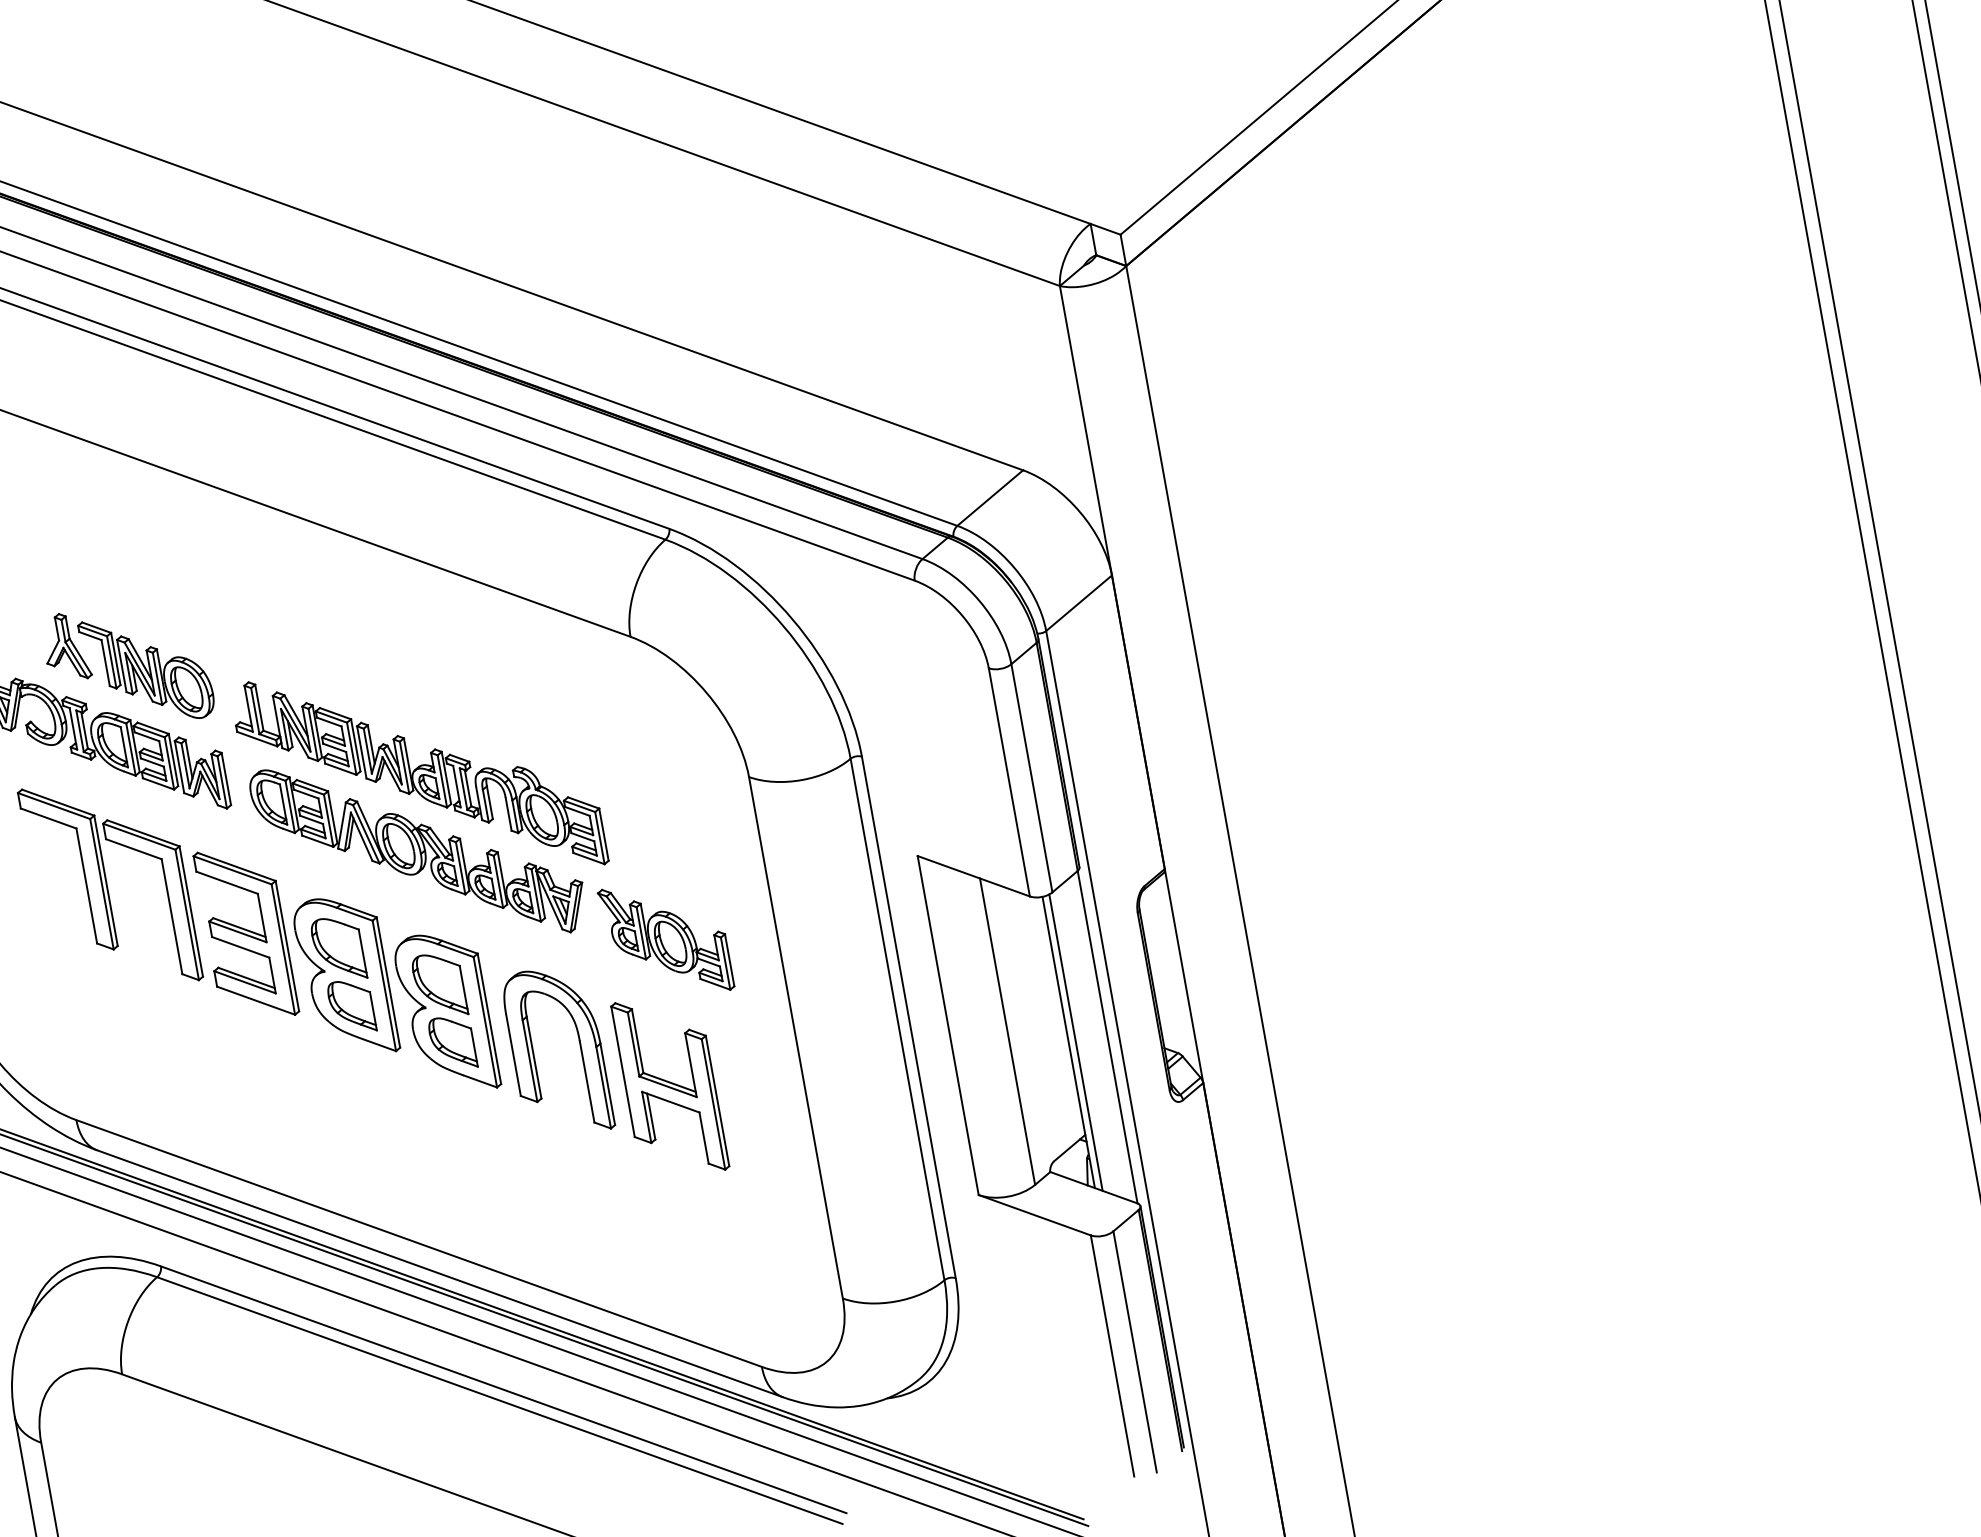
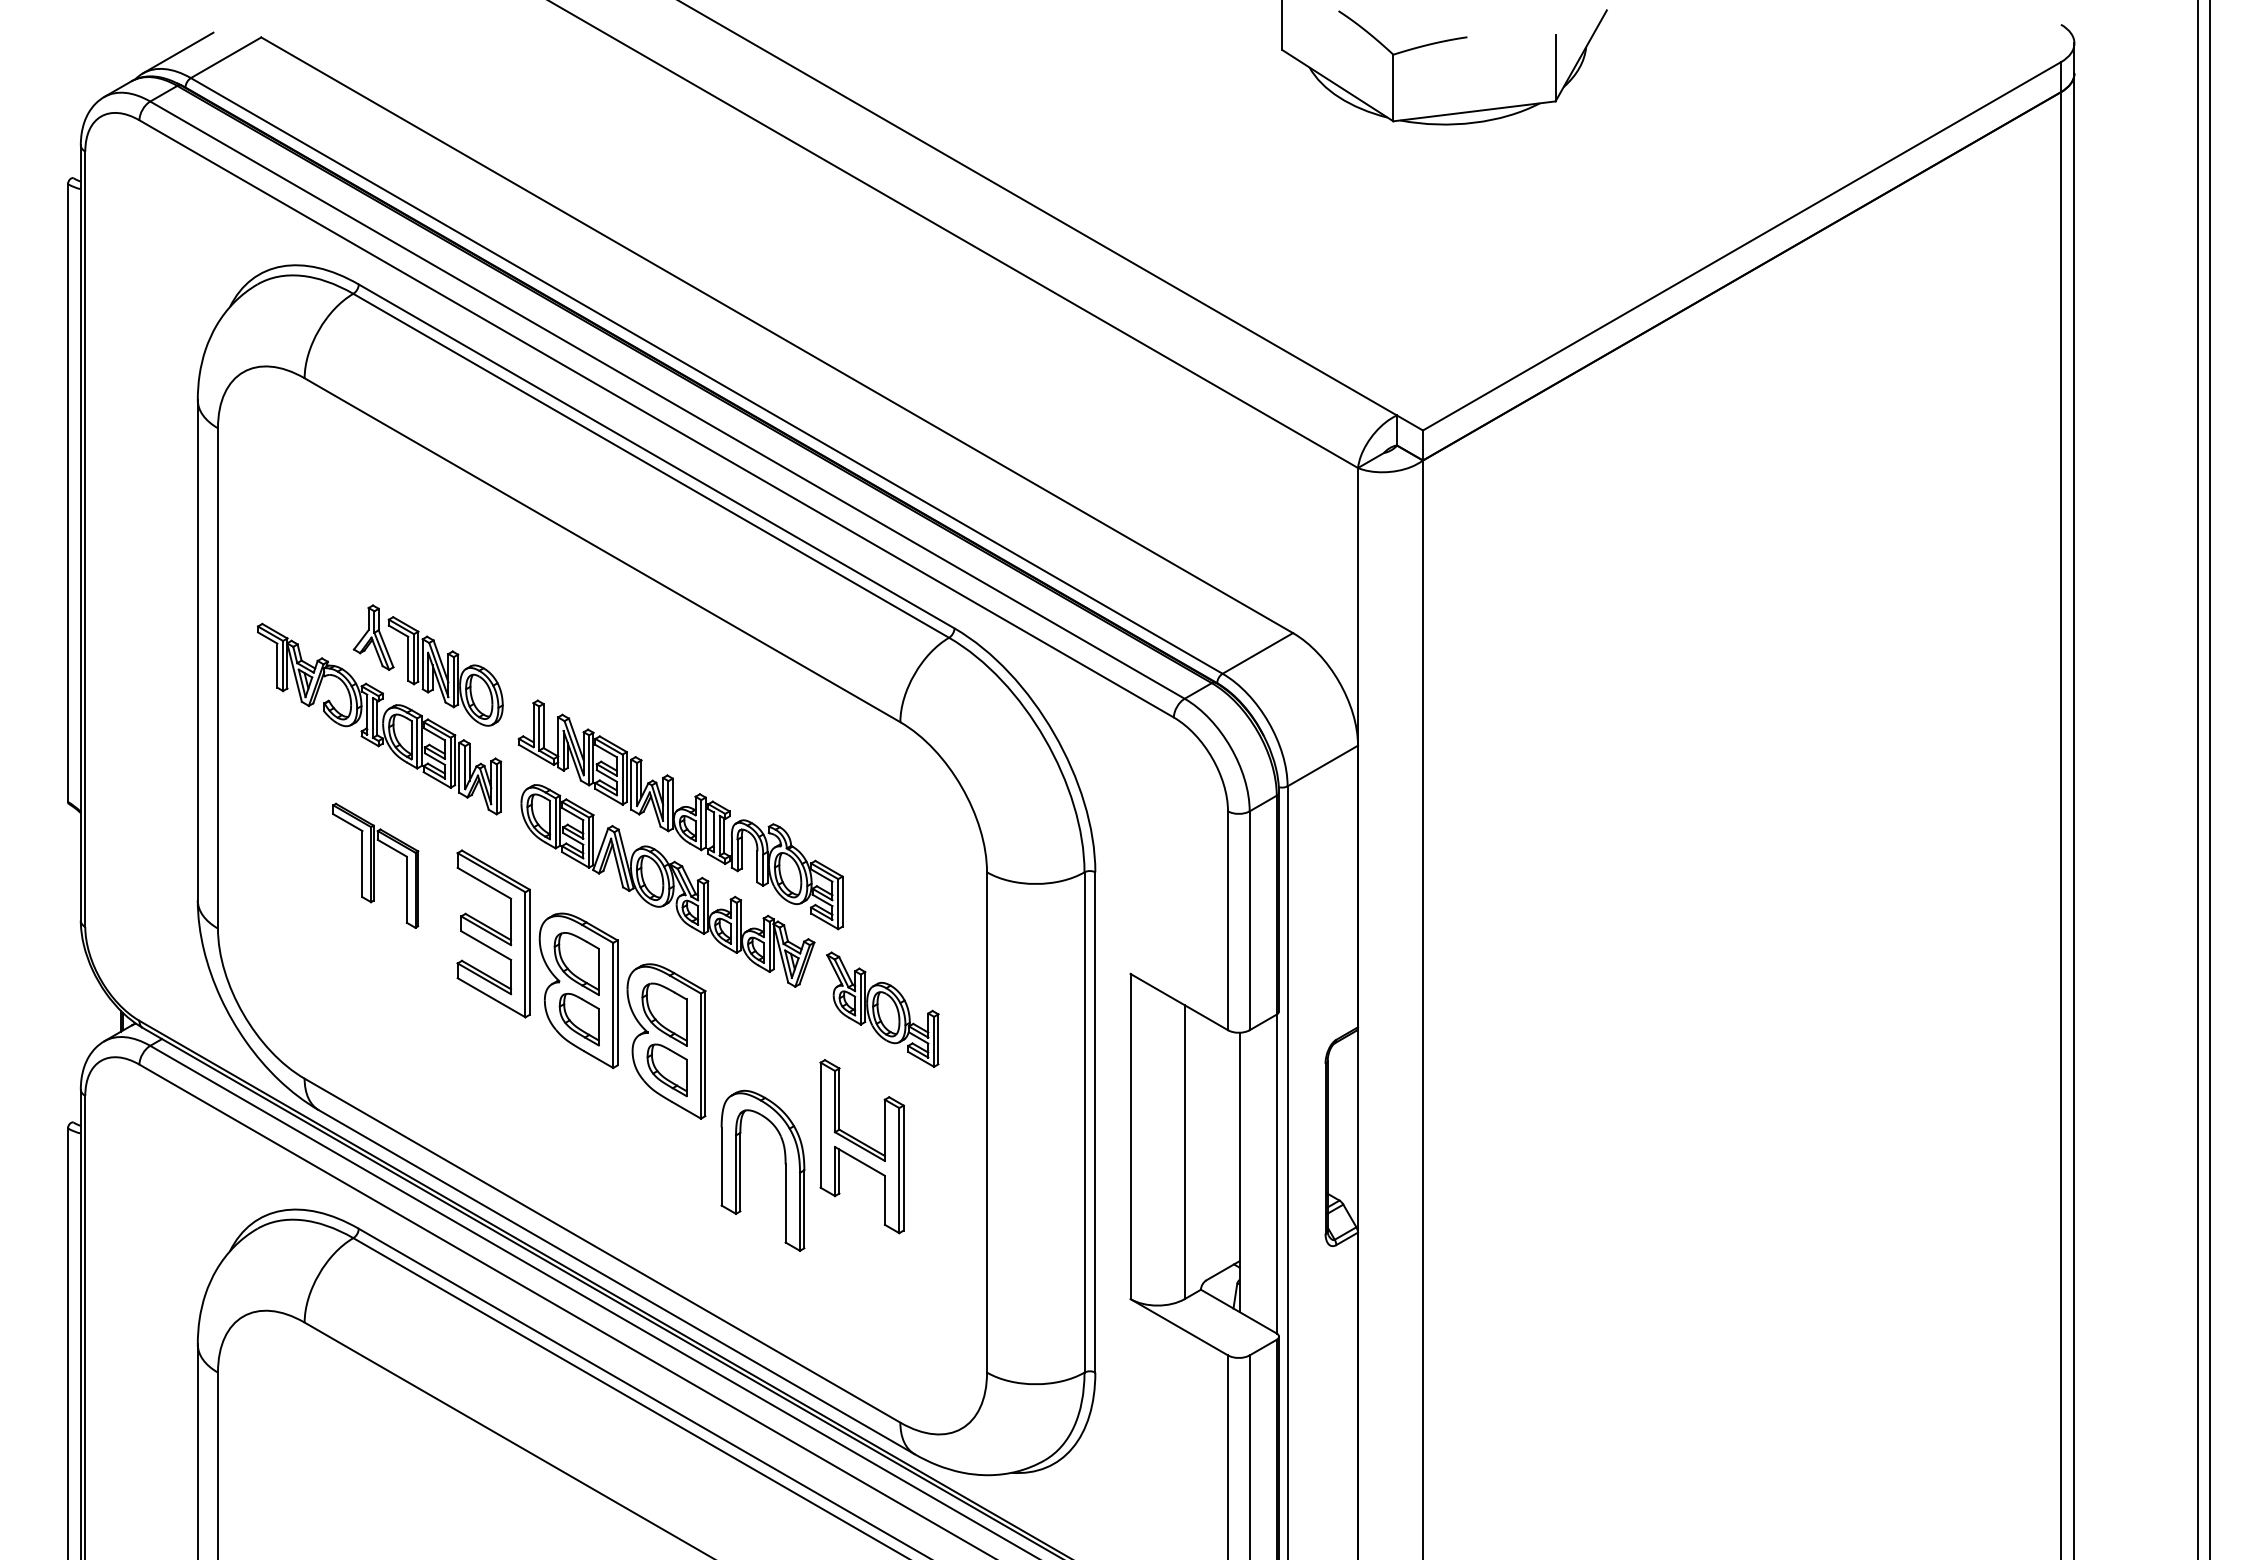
part: (110, 884) -> (375, 865), size x0.6
line: (1075, 1042) -> (1246, 1173), removed
part: (533, 1055) -> (740, 1170), moved

